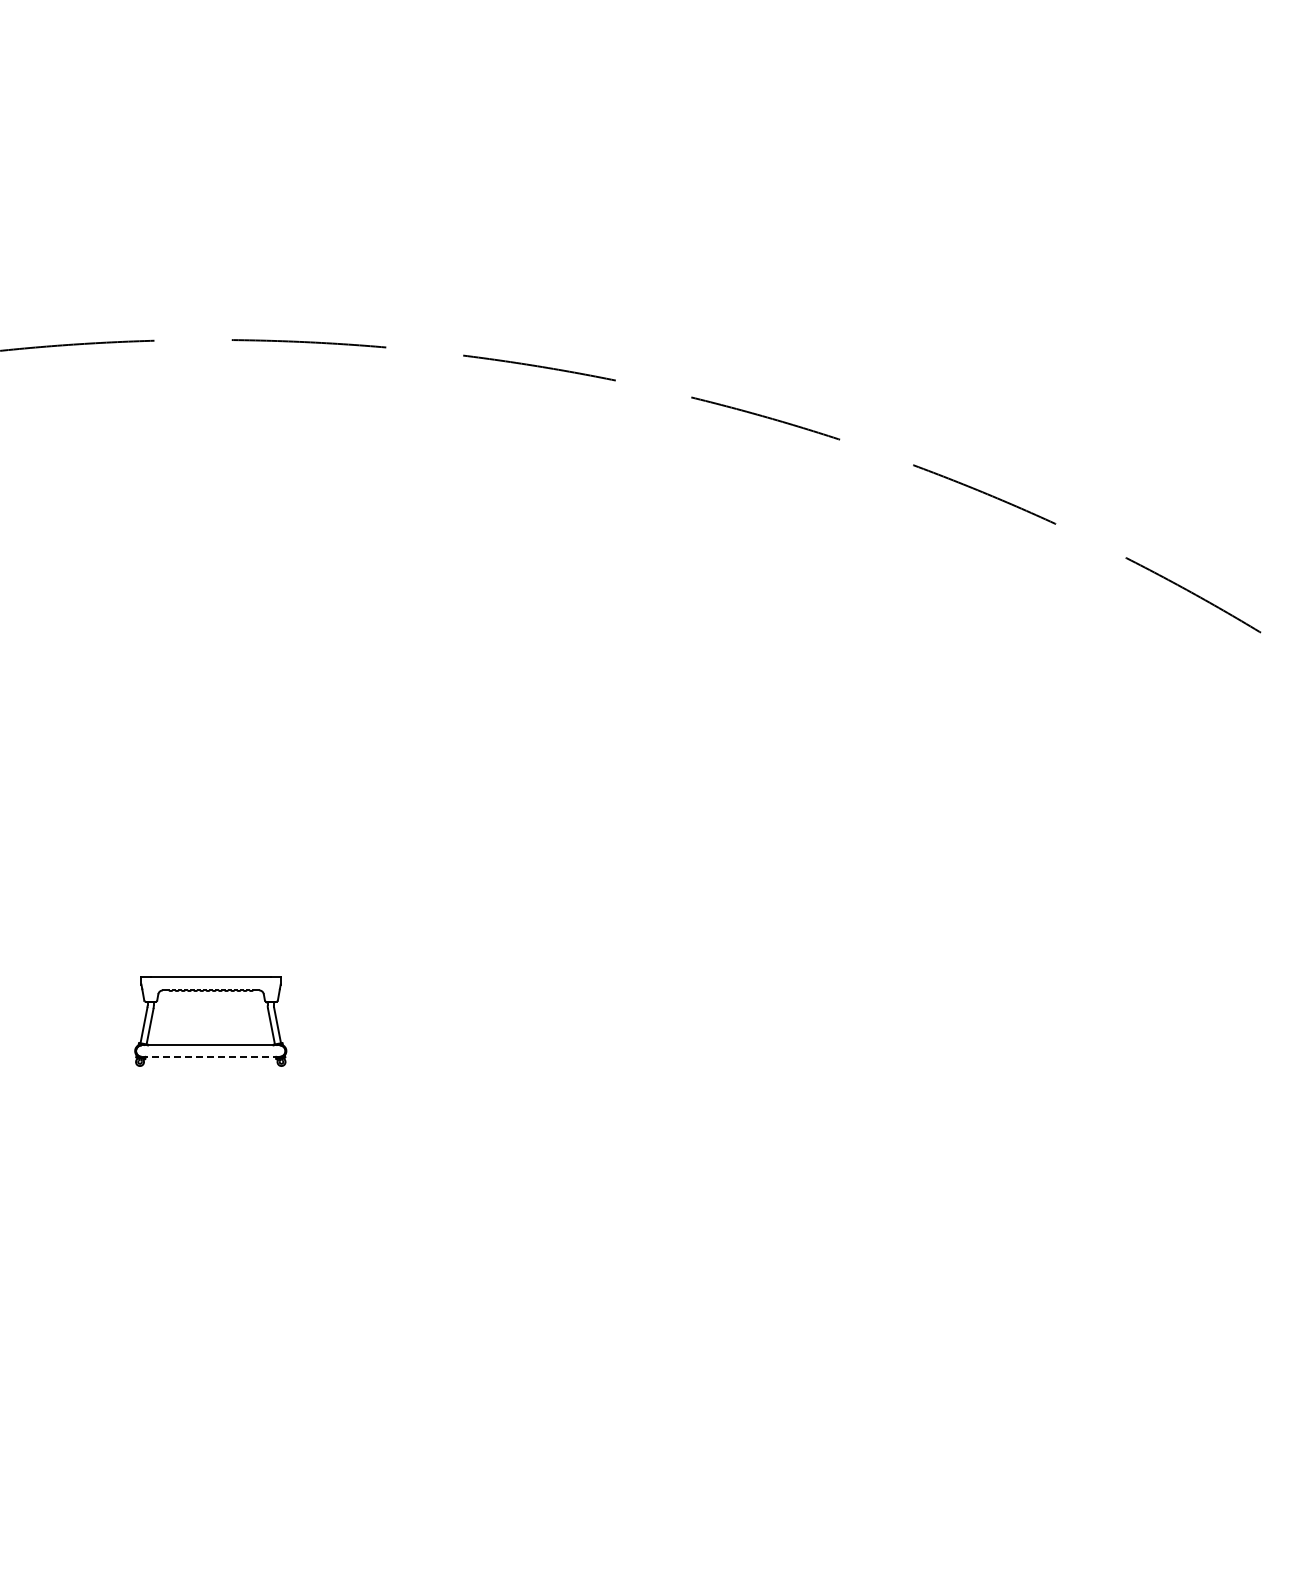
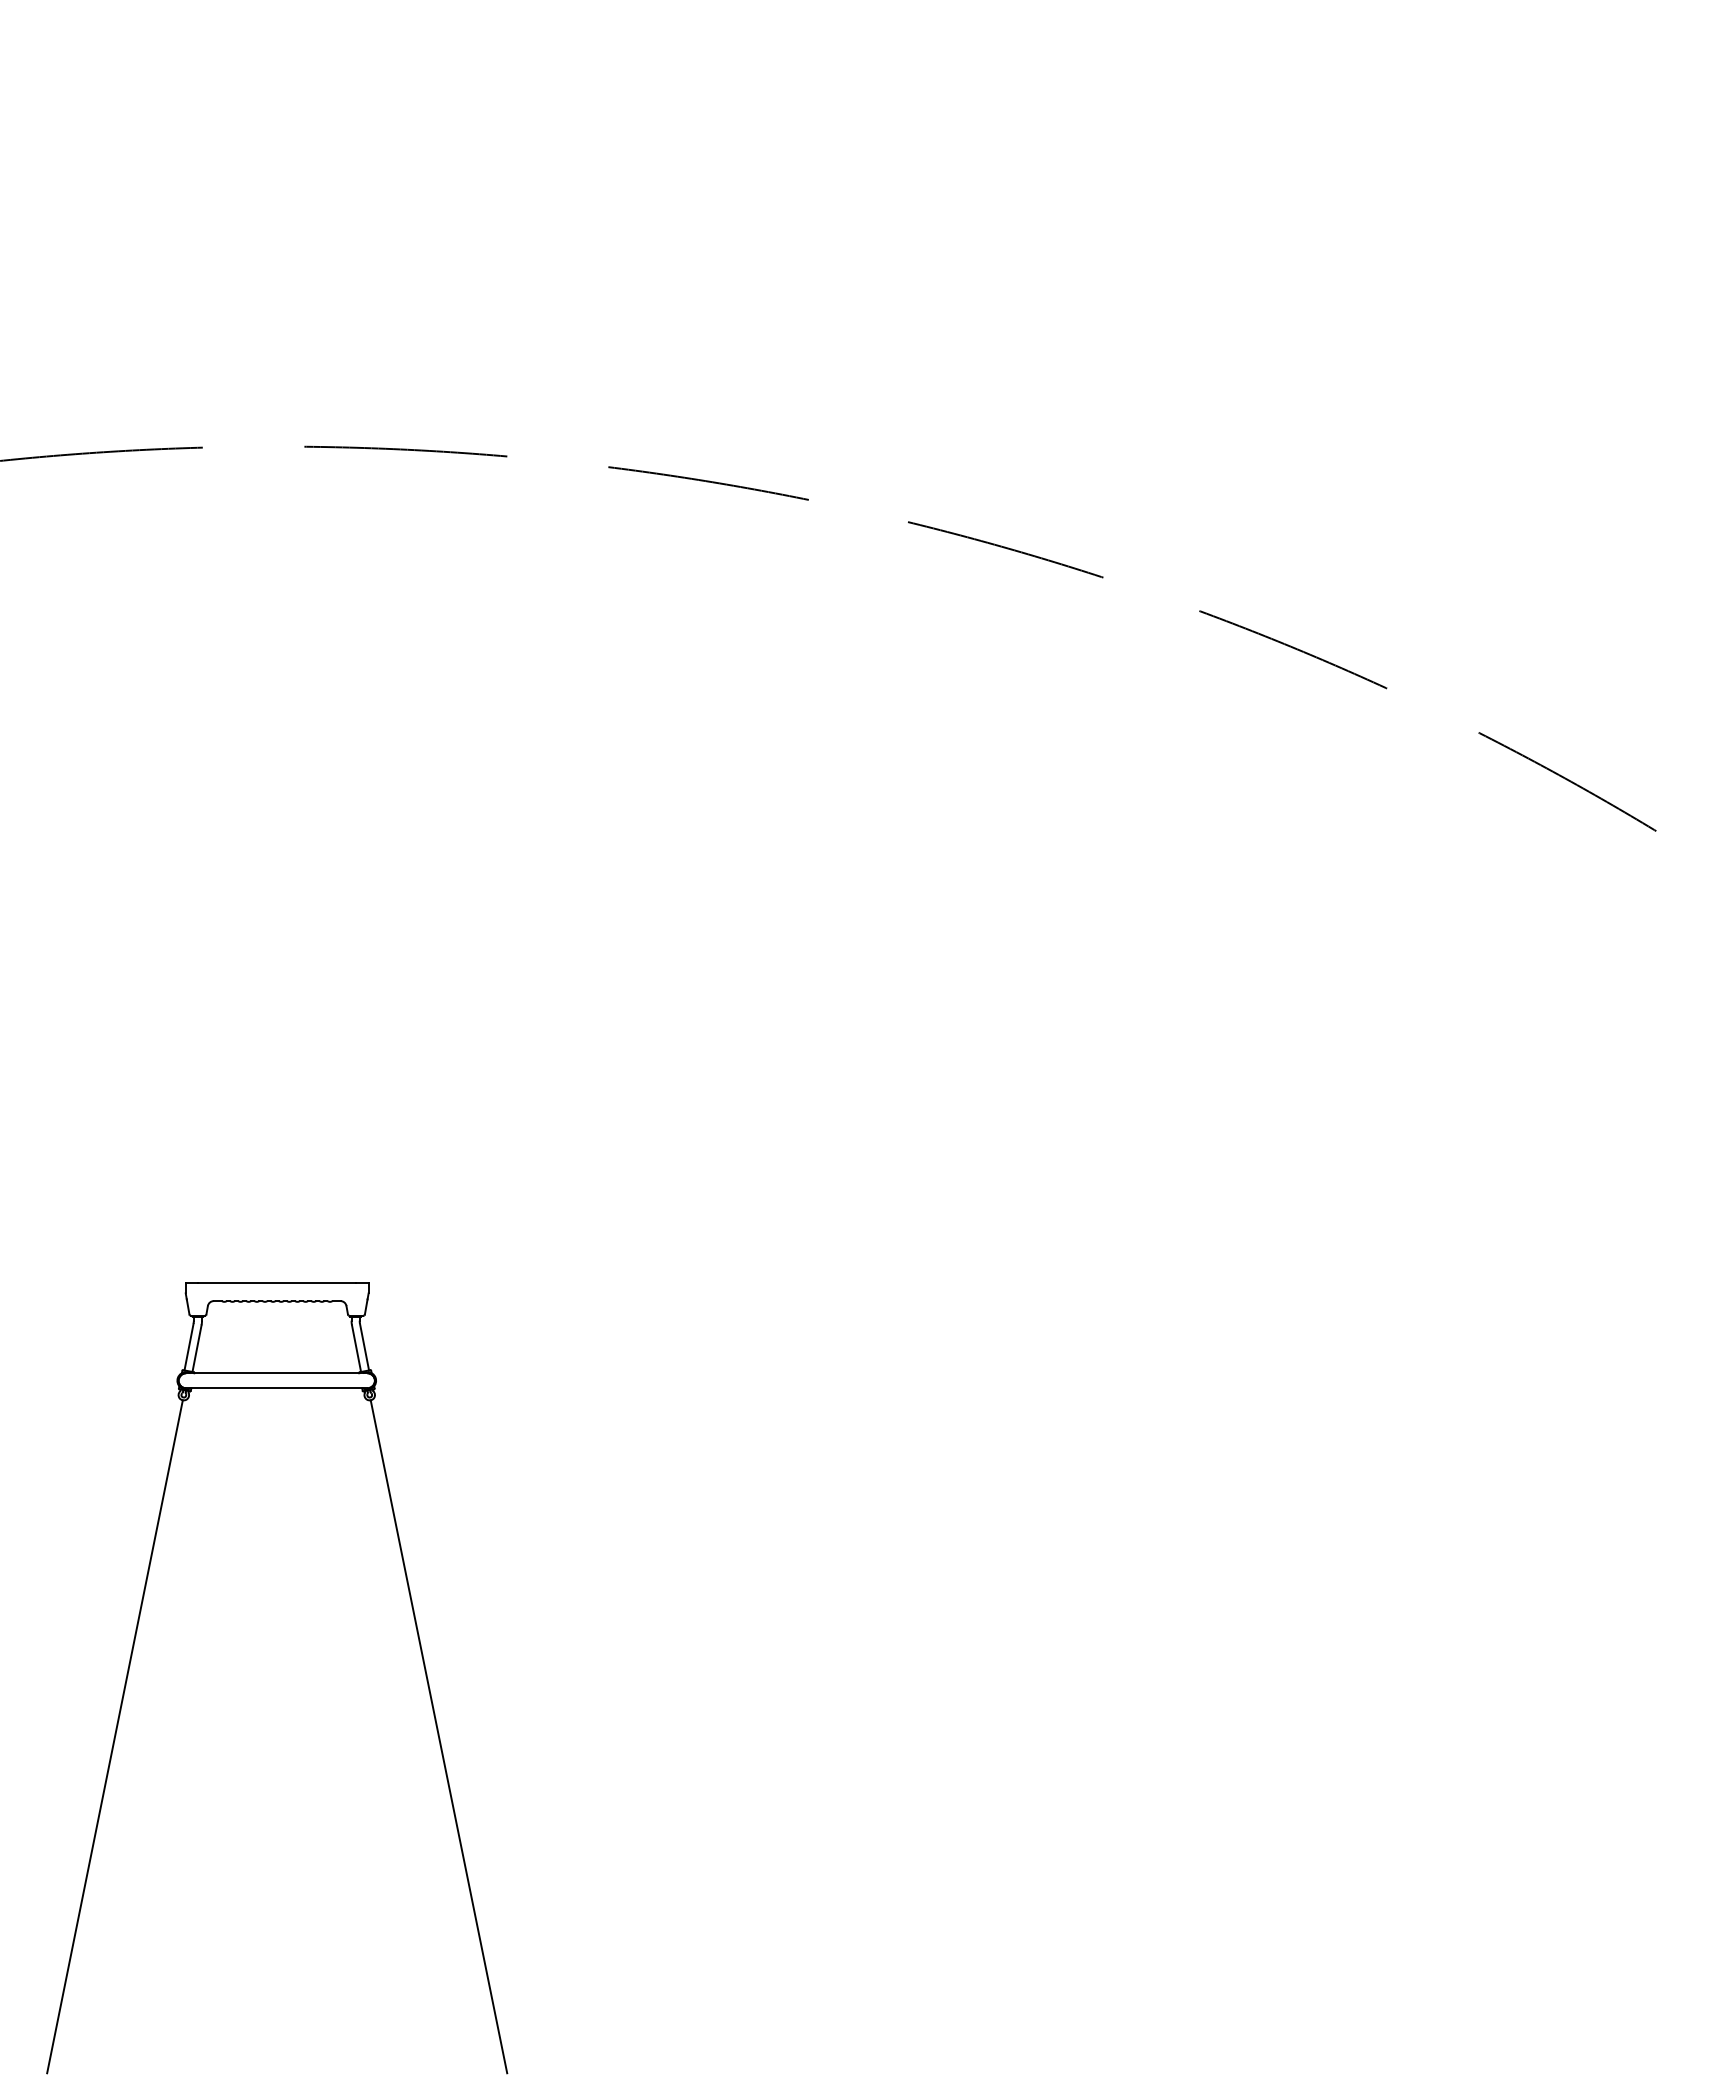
line: (210, 1056) -> (276, 1387), dashed -> solid
line: (87, 1321) -> (114, 1735), added
line: (334, 1321) -> (439, 1735), added

